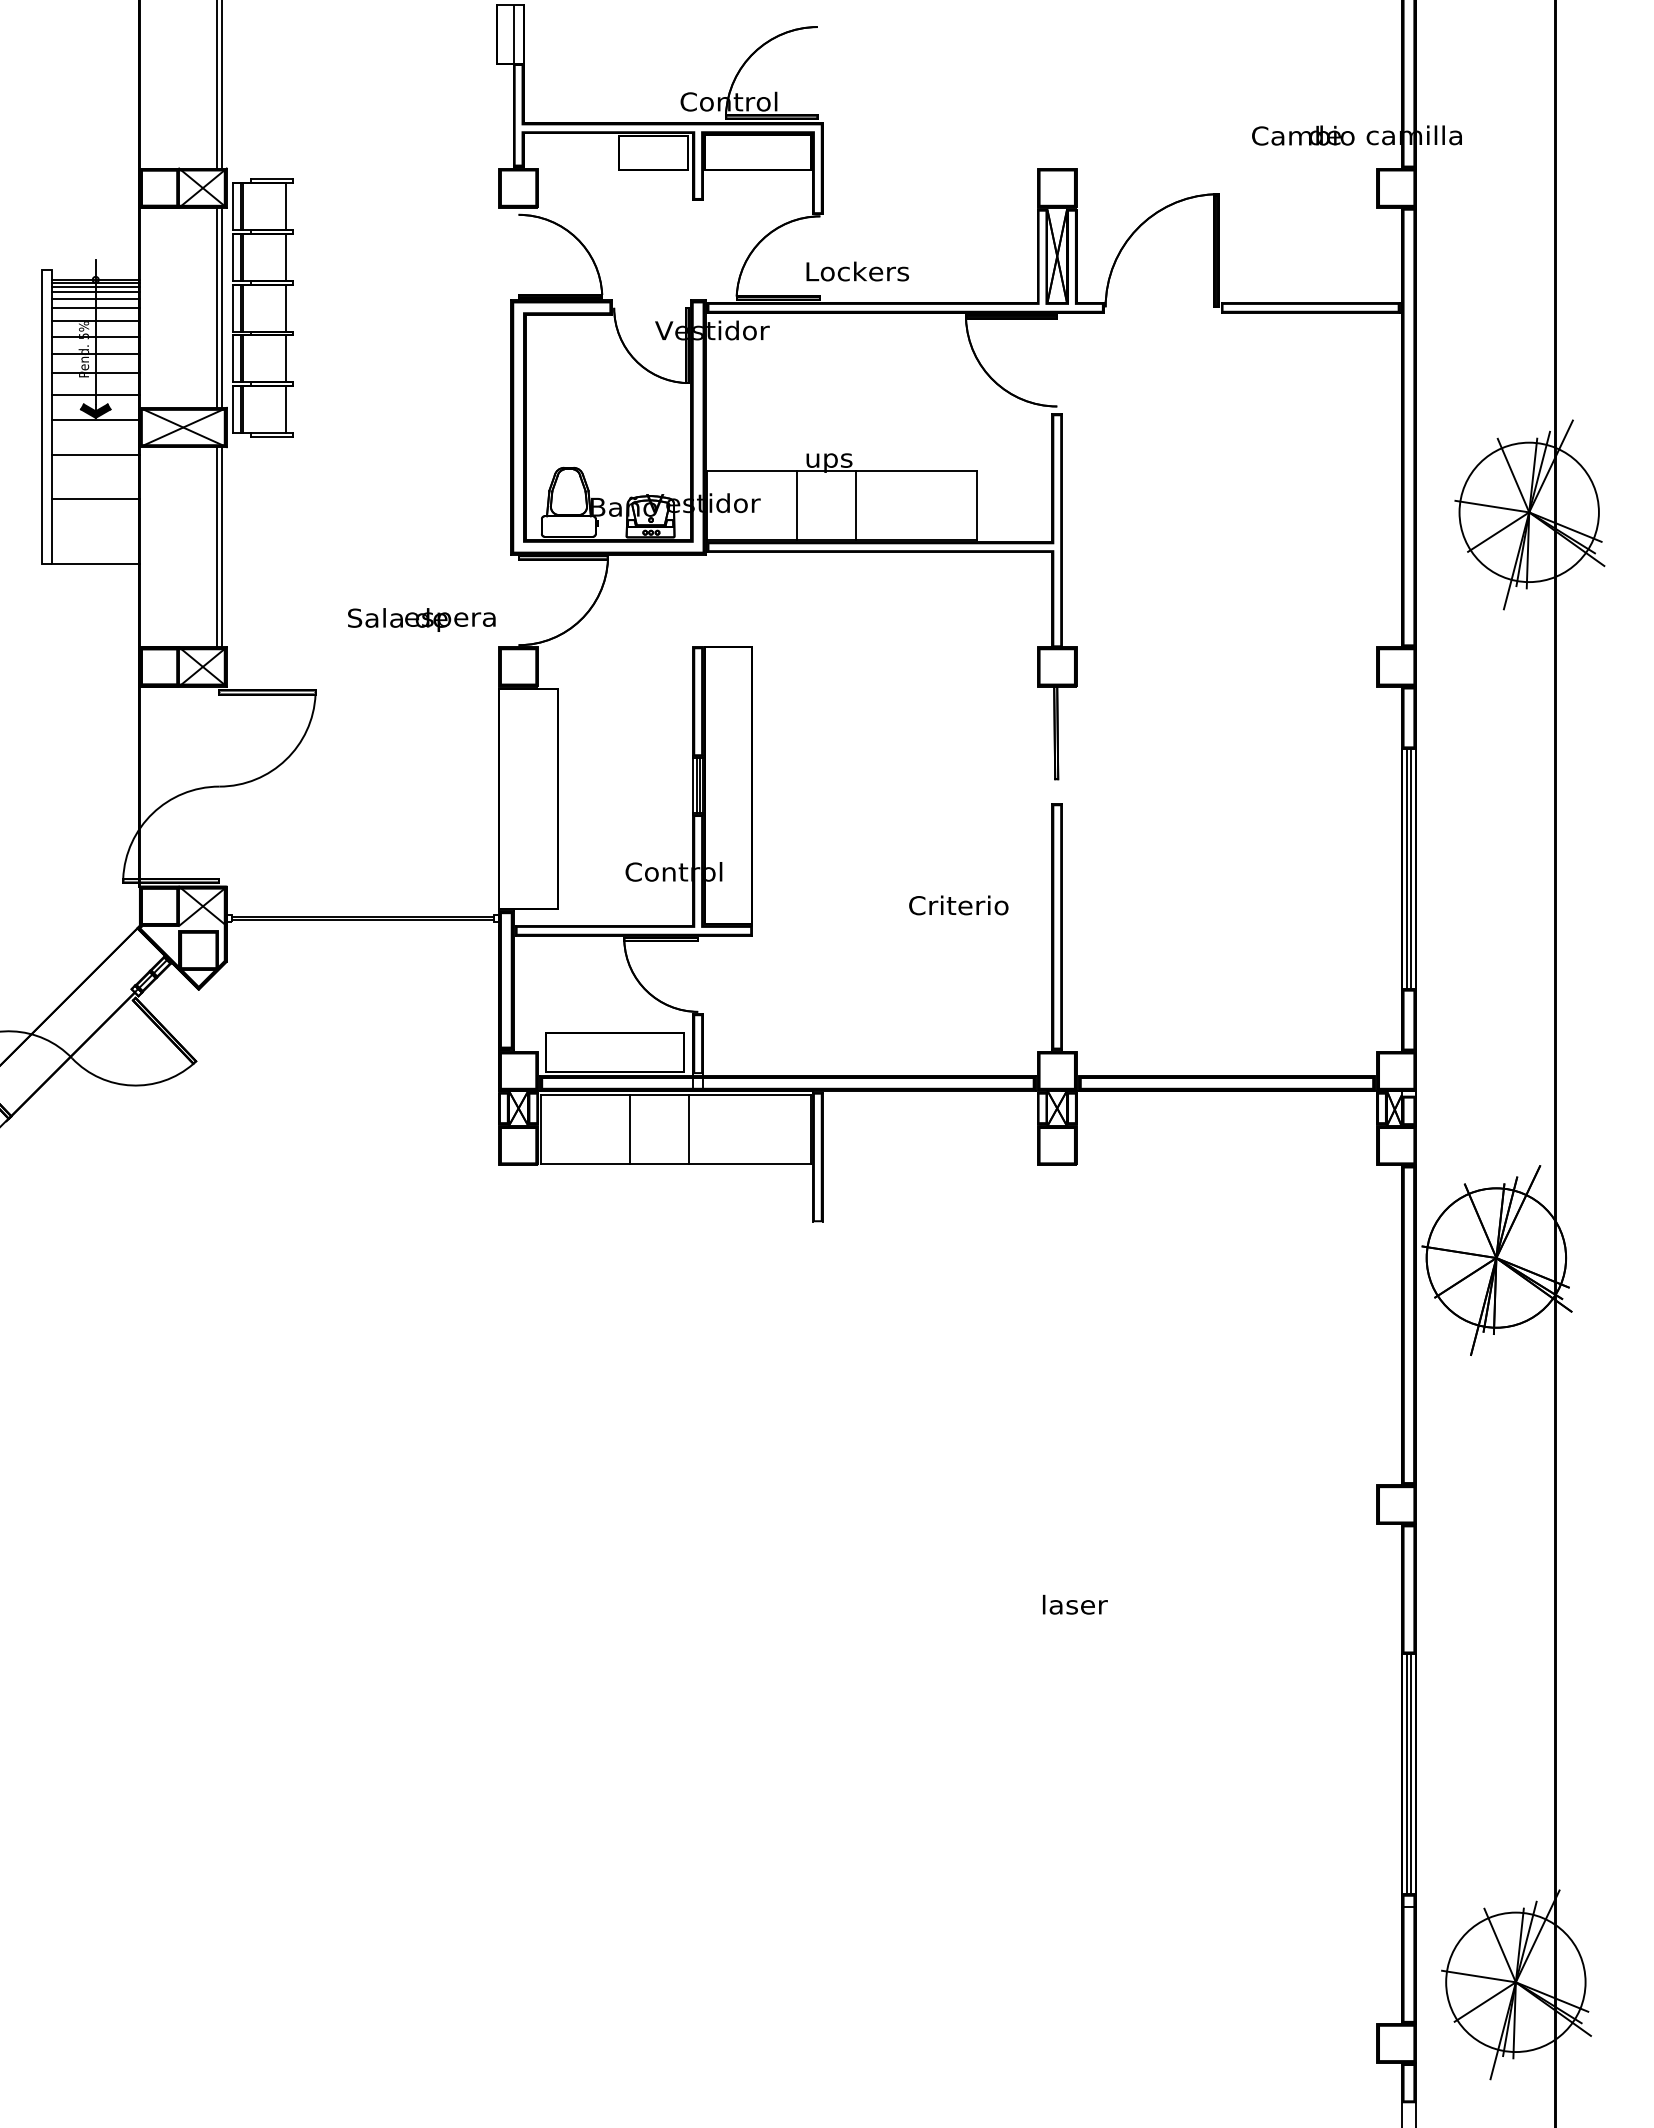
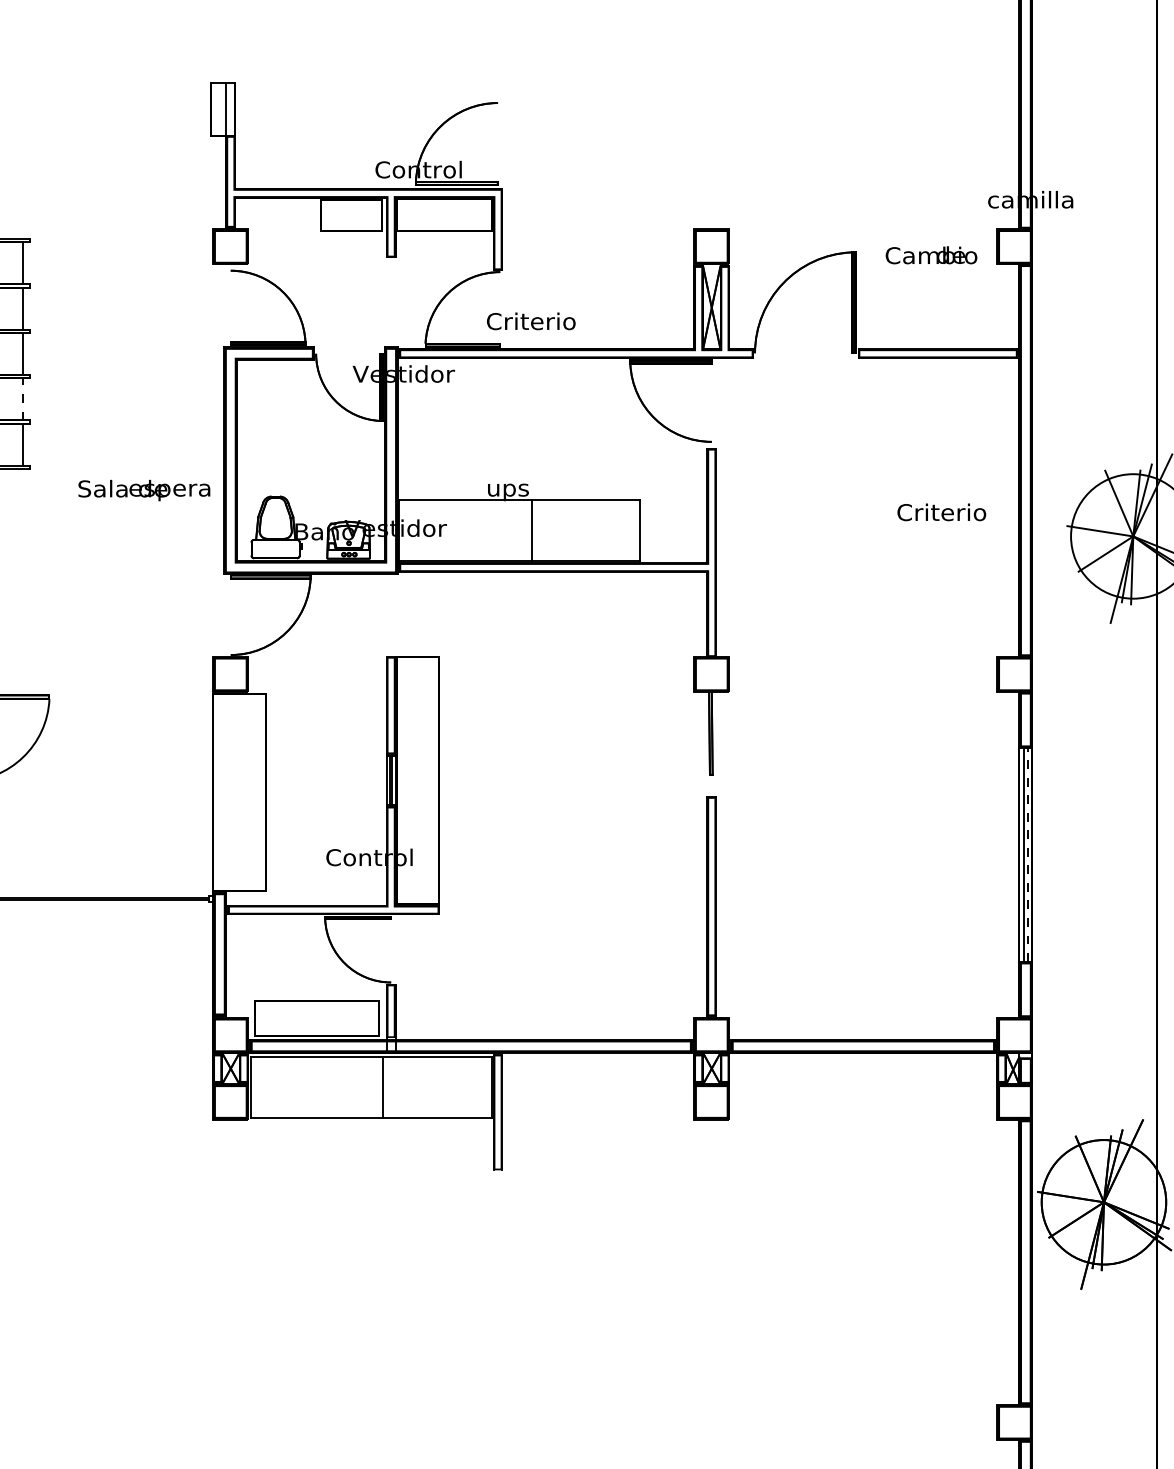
text: (1303, 135) -> (931, 255), moved
text: (857, 271) -> (533, 321), Lockers -> Criterio
line: (286, 358) -> (23, 399), solid -> dashed
line: (796, 505) -> (478, 530), removed
text: (421, 619) -> (144, 490), moved
line: (1411, 869) -> (1028, 855), solid -> dashed
text: (958, 905) -> (941, 512), moved
line: (630, 1129) -> (330, 1087), removed

